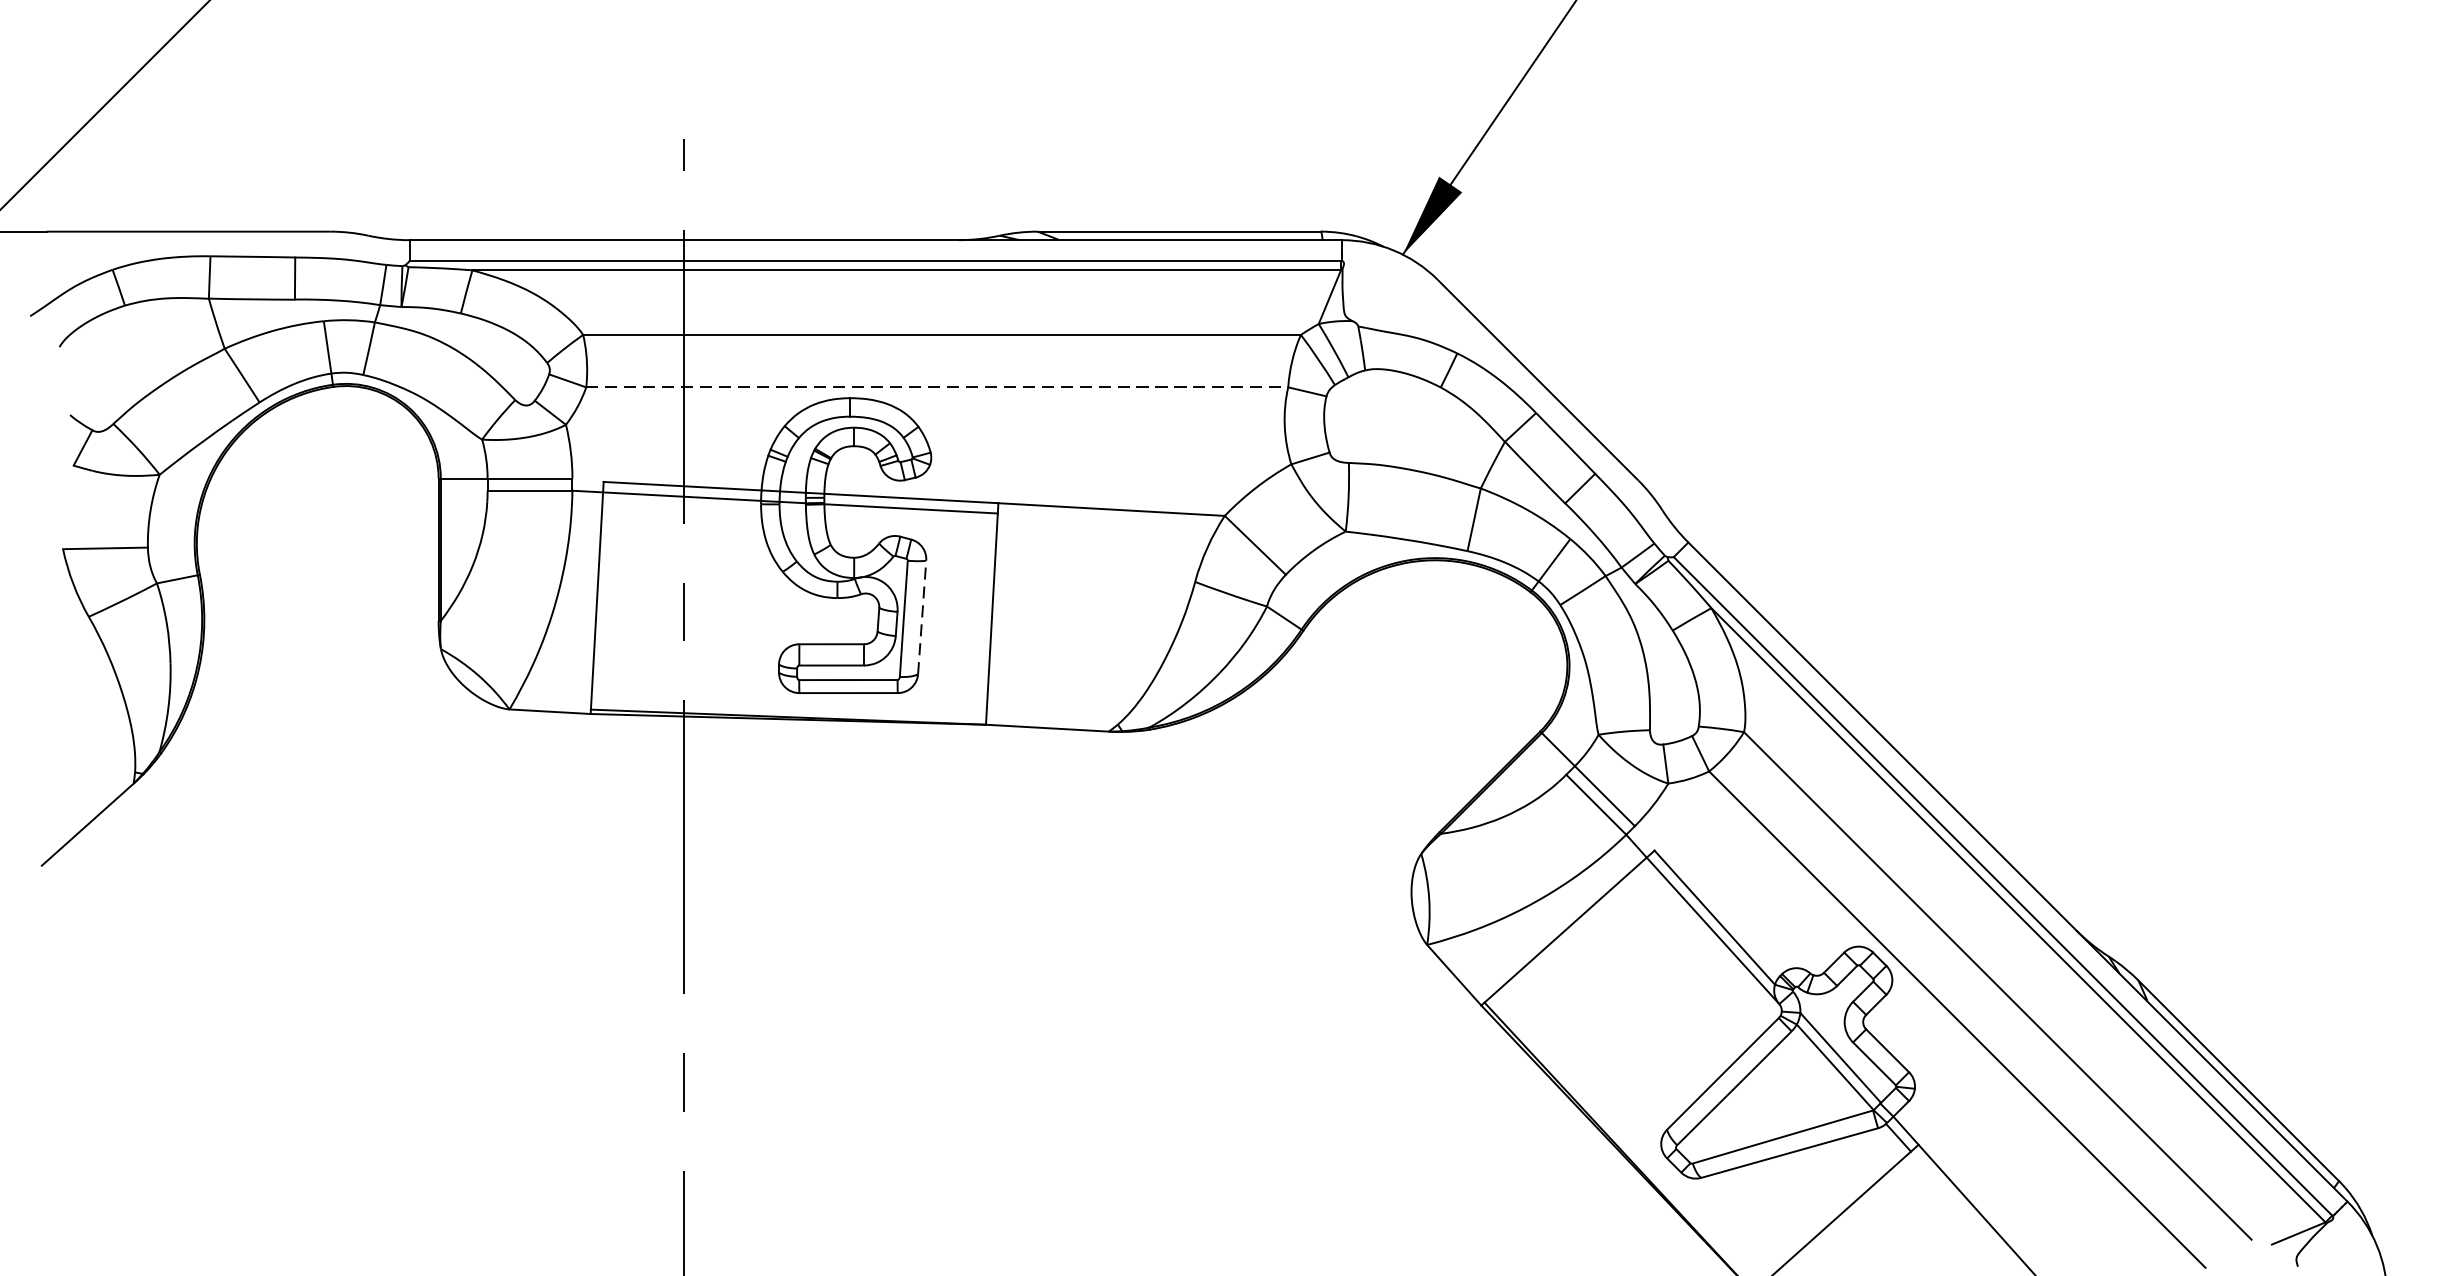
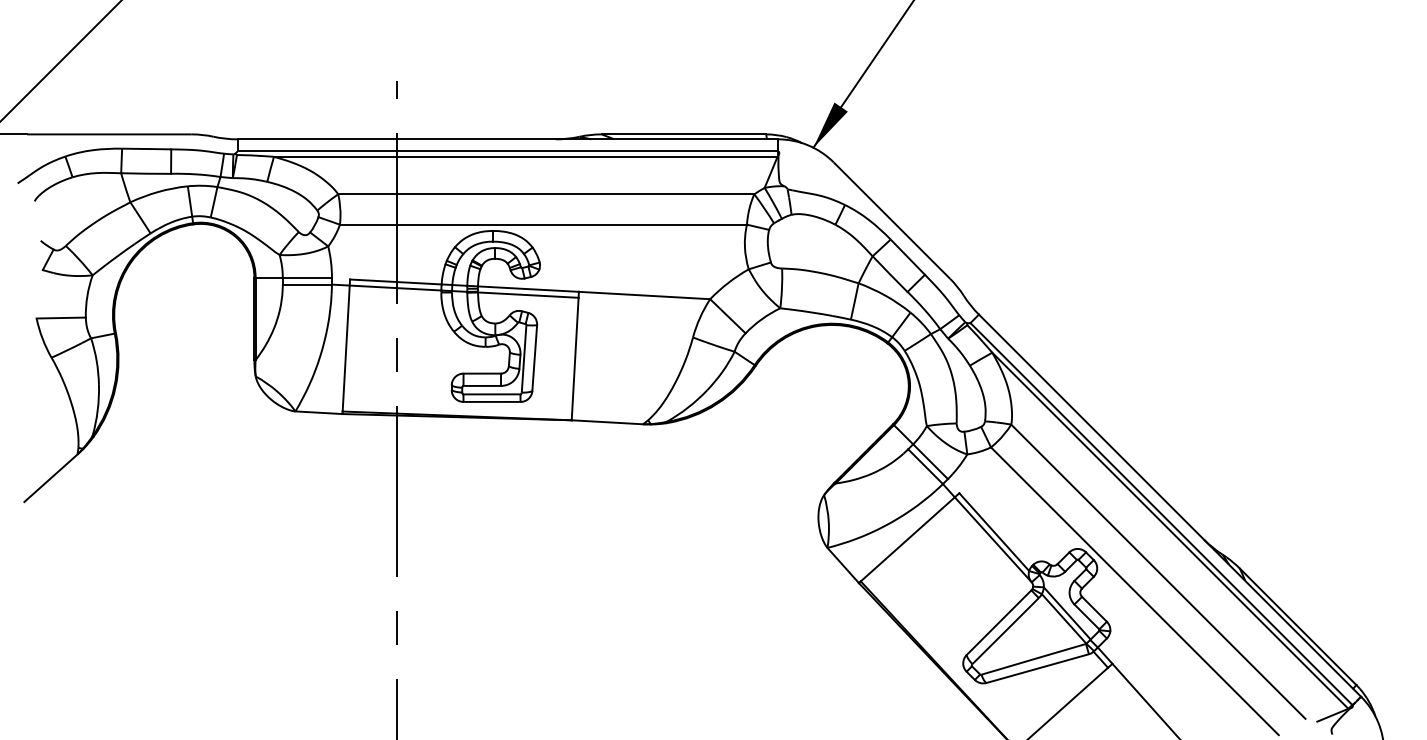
line: (937, 387) -> (543, 224), dashed -> solid
line: (921, 618) -> (534, 358), dashed -> solid

